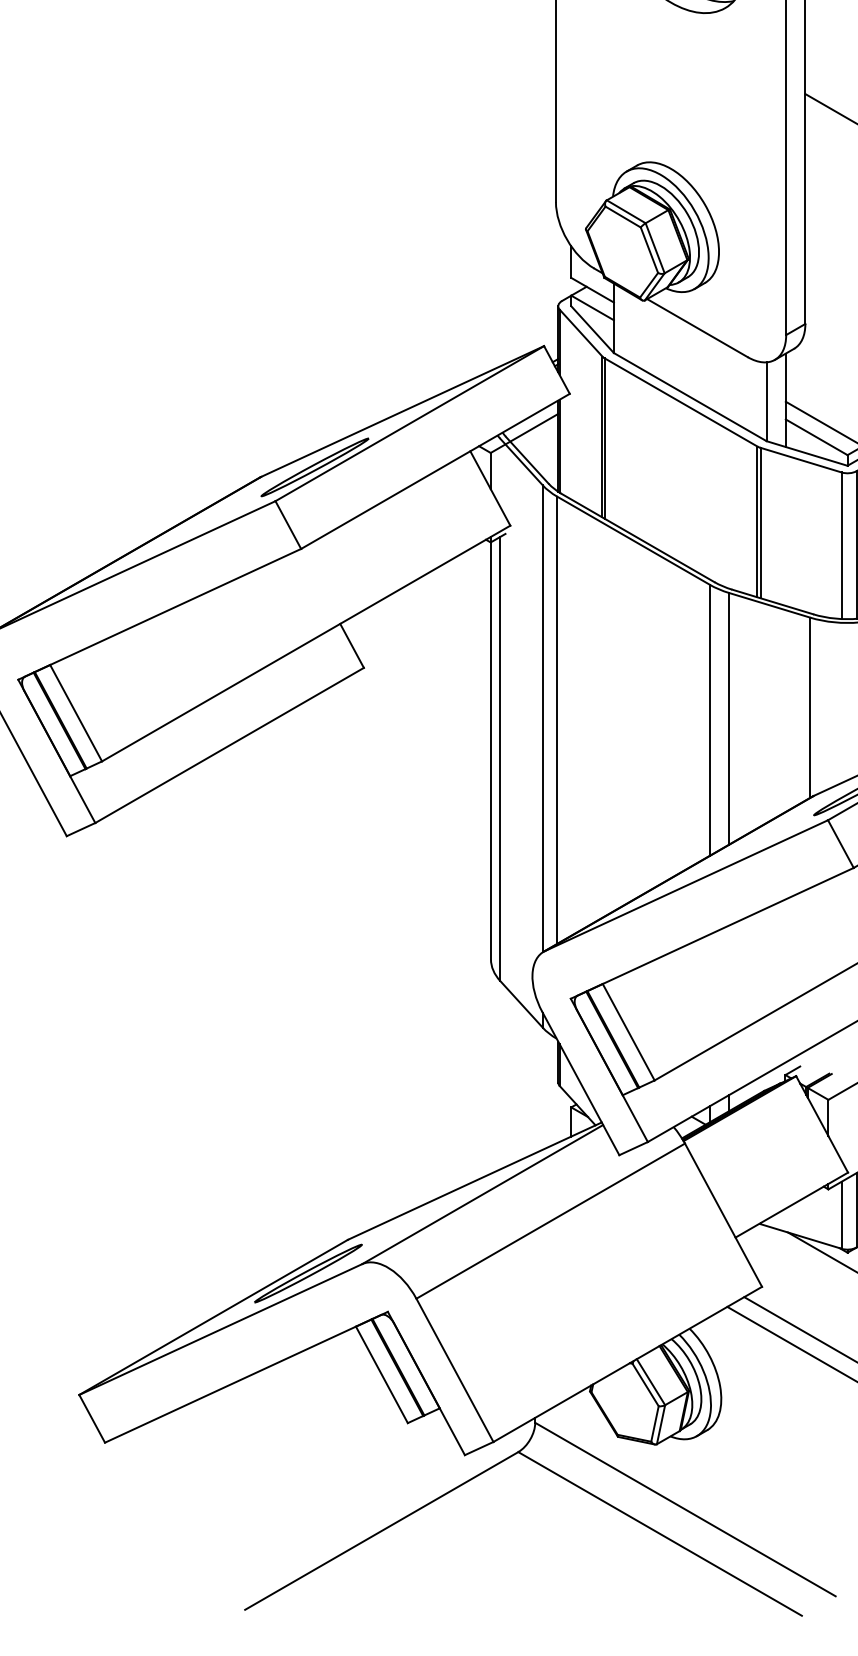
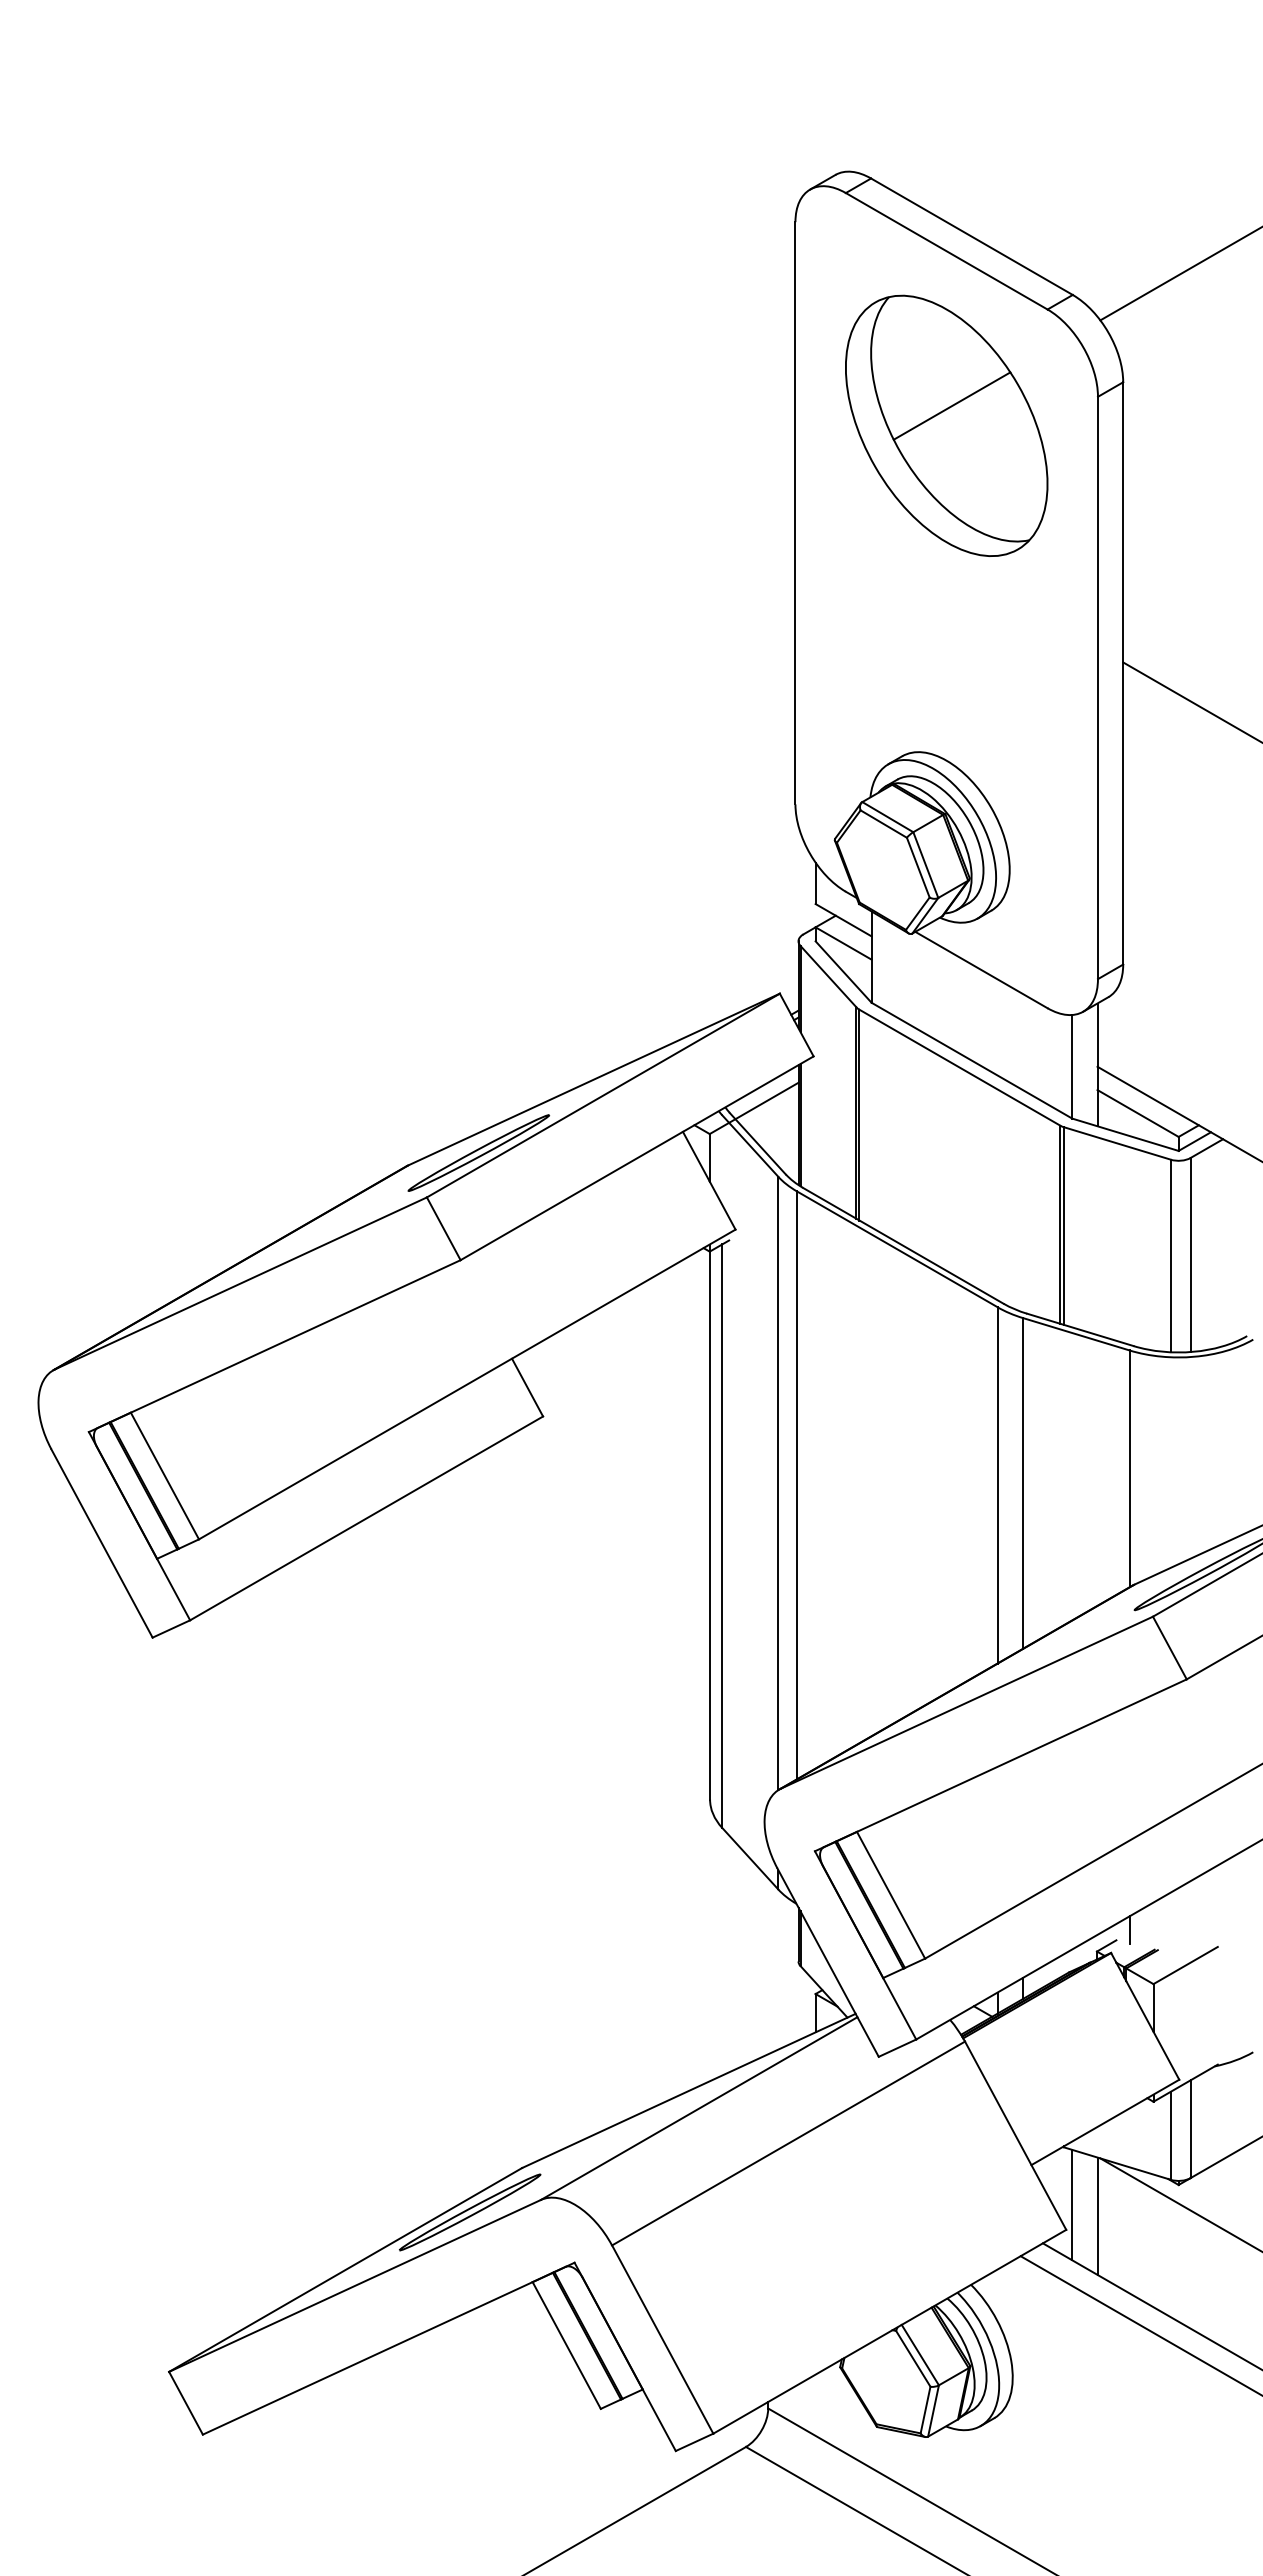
line: (810, 1059) -> (1129, 1930), added
line: (766, 1267) -> (1072, 2204), added
line: (785, 1275) -> (1097, 2215), added

